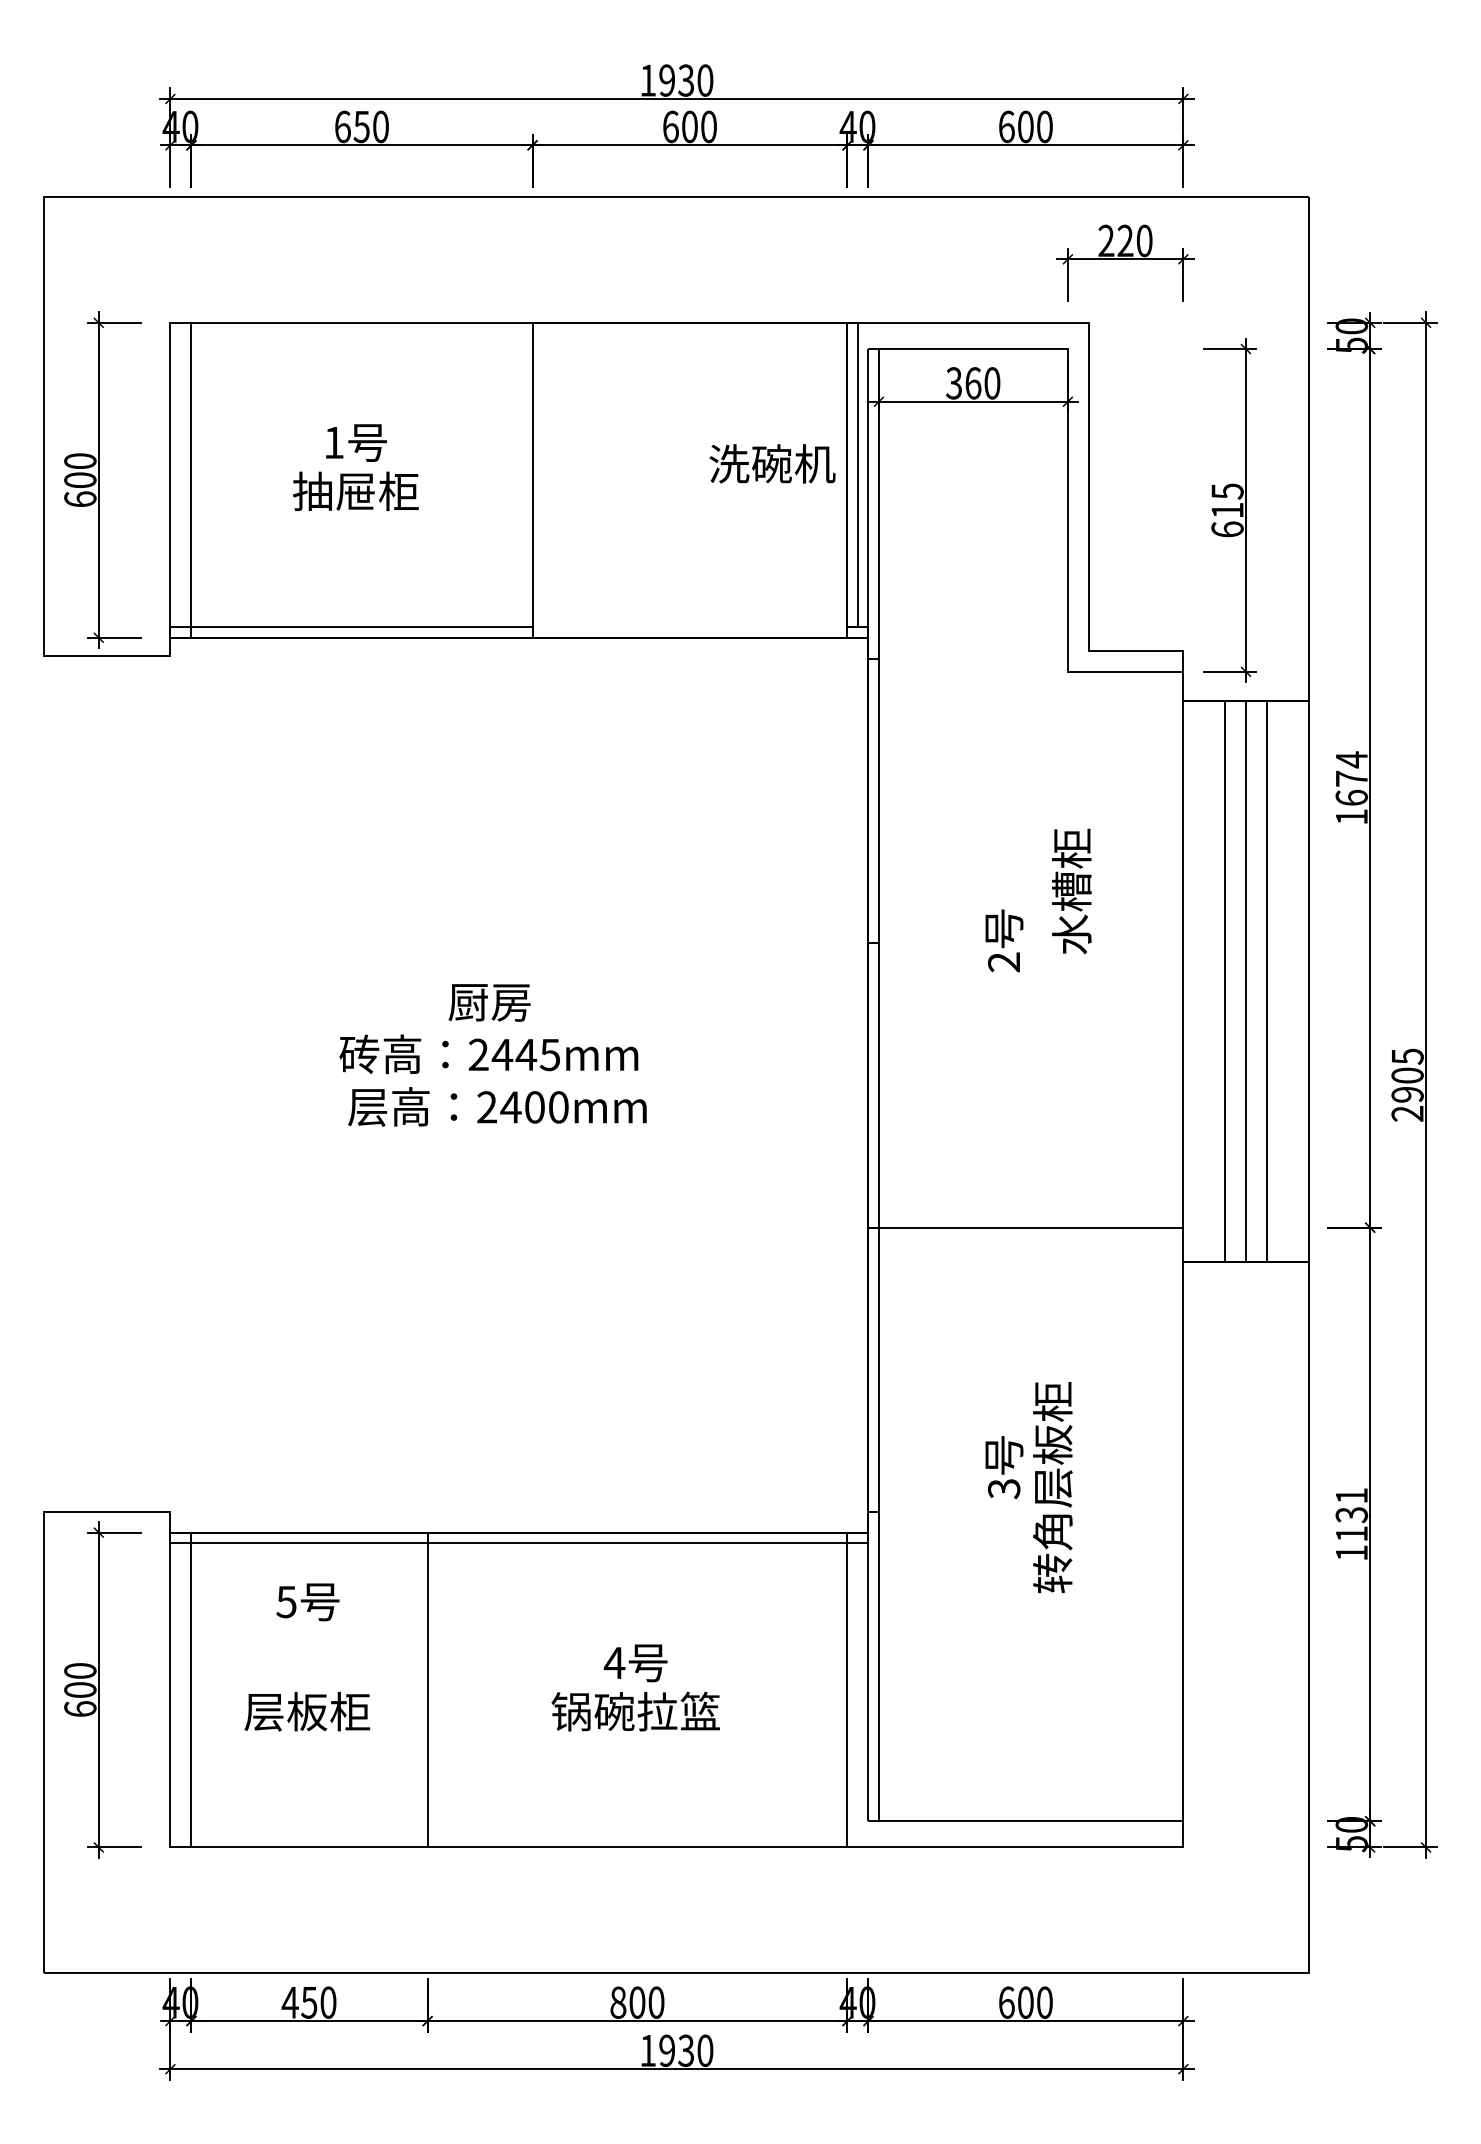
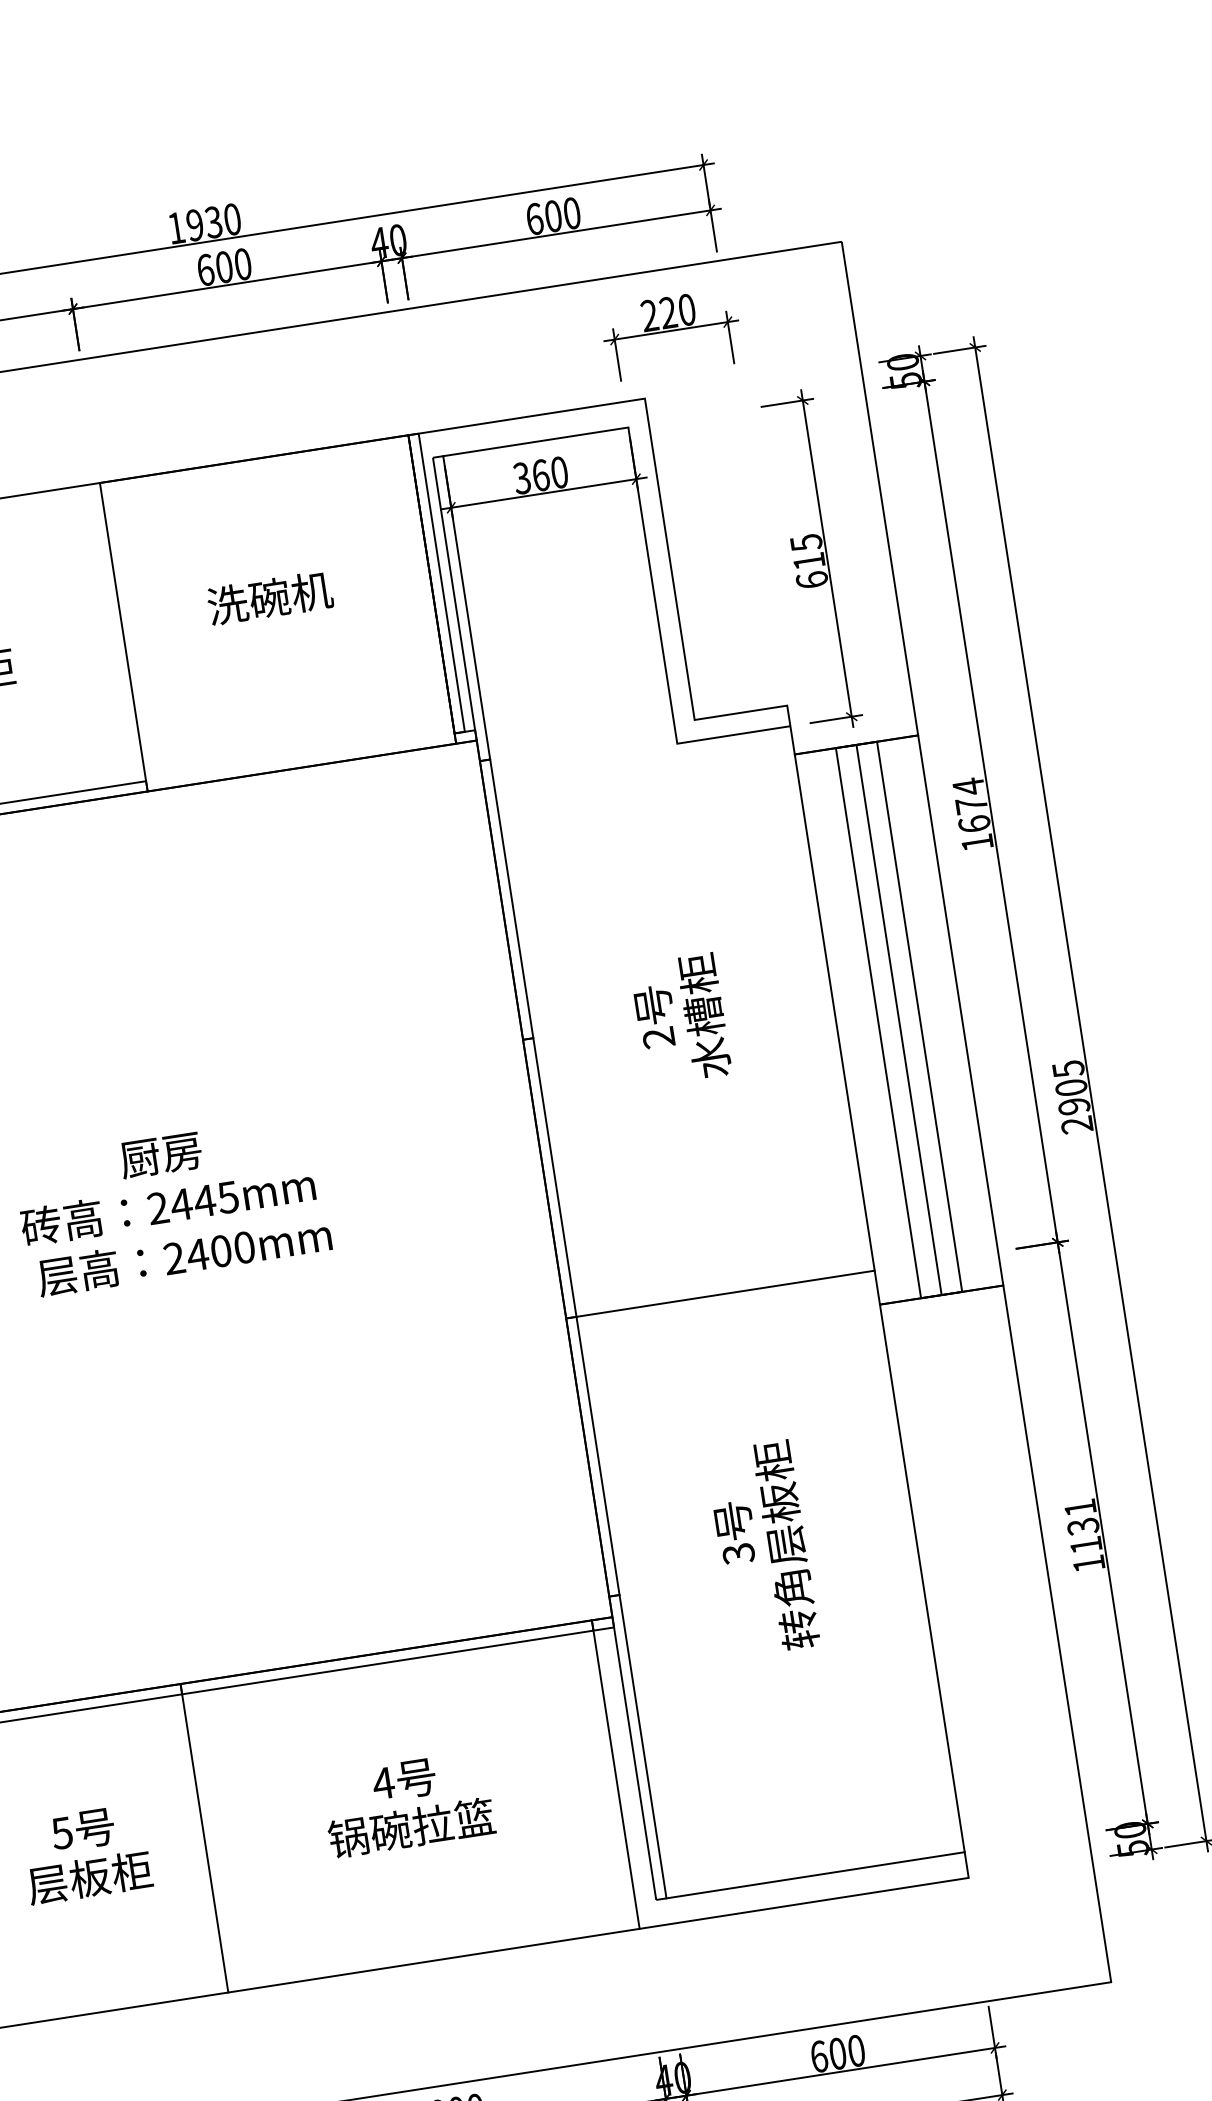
text: (772, 463) -> (270, 597), moved
text: (1071, 891) -> (704, 1016), moved
text: (307, 1602) -> (82, 1830), moved

